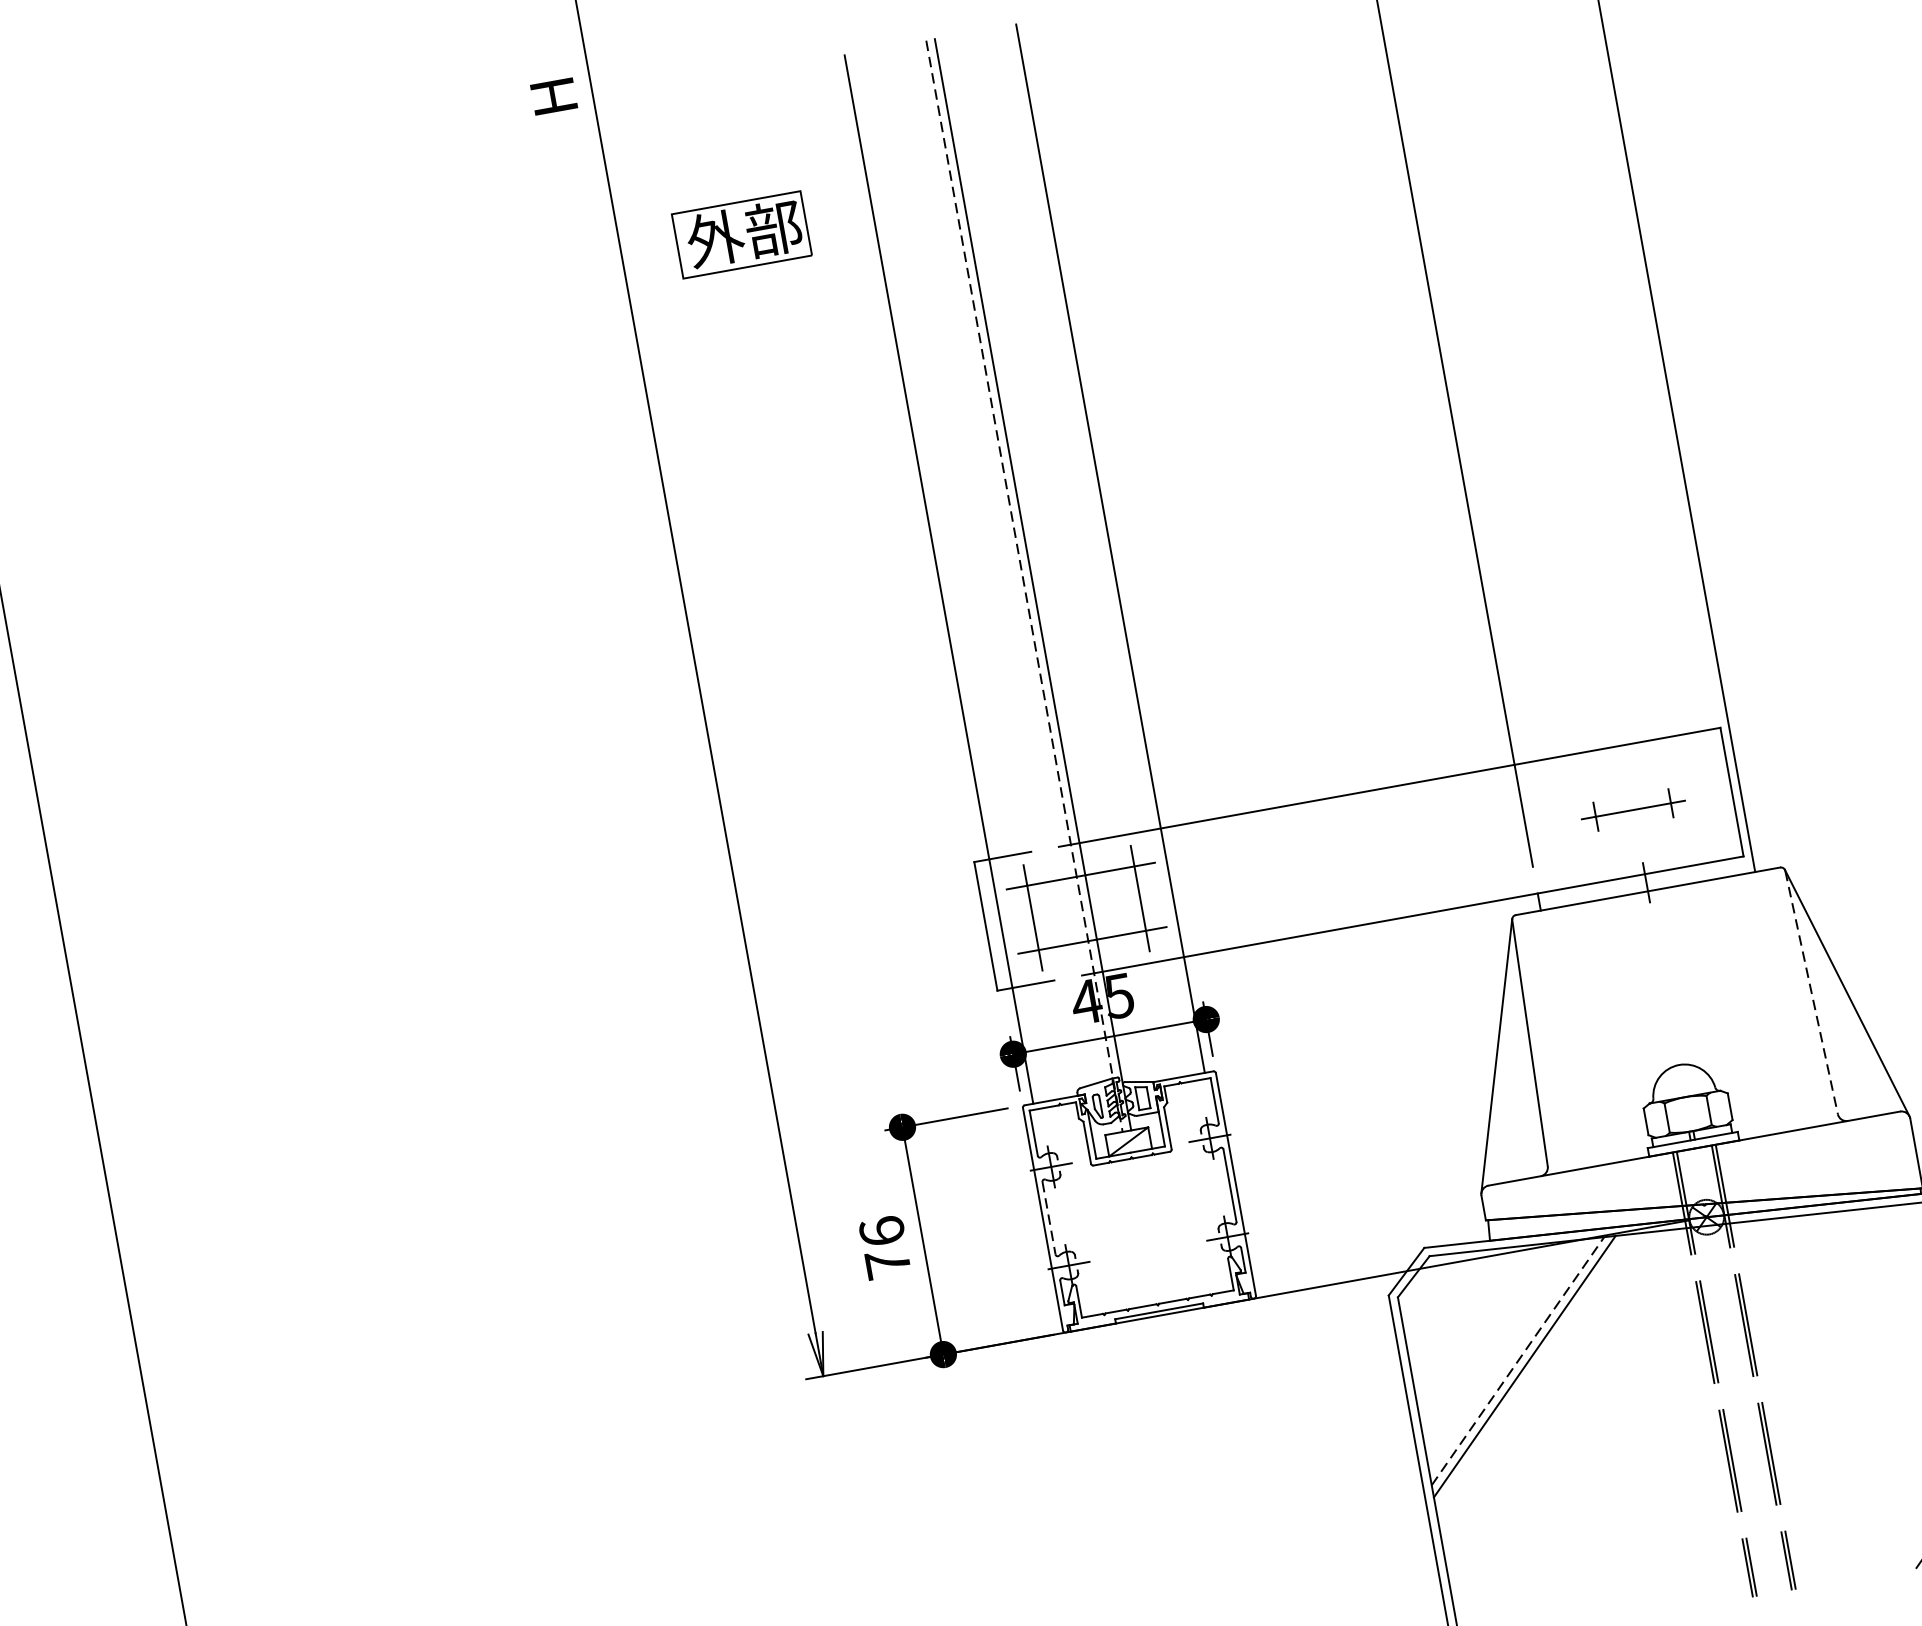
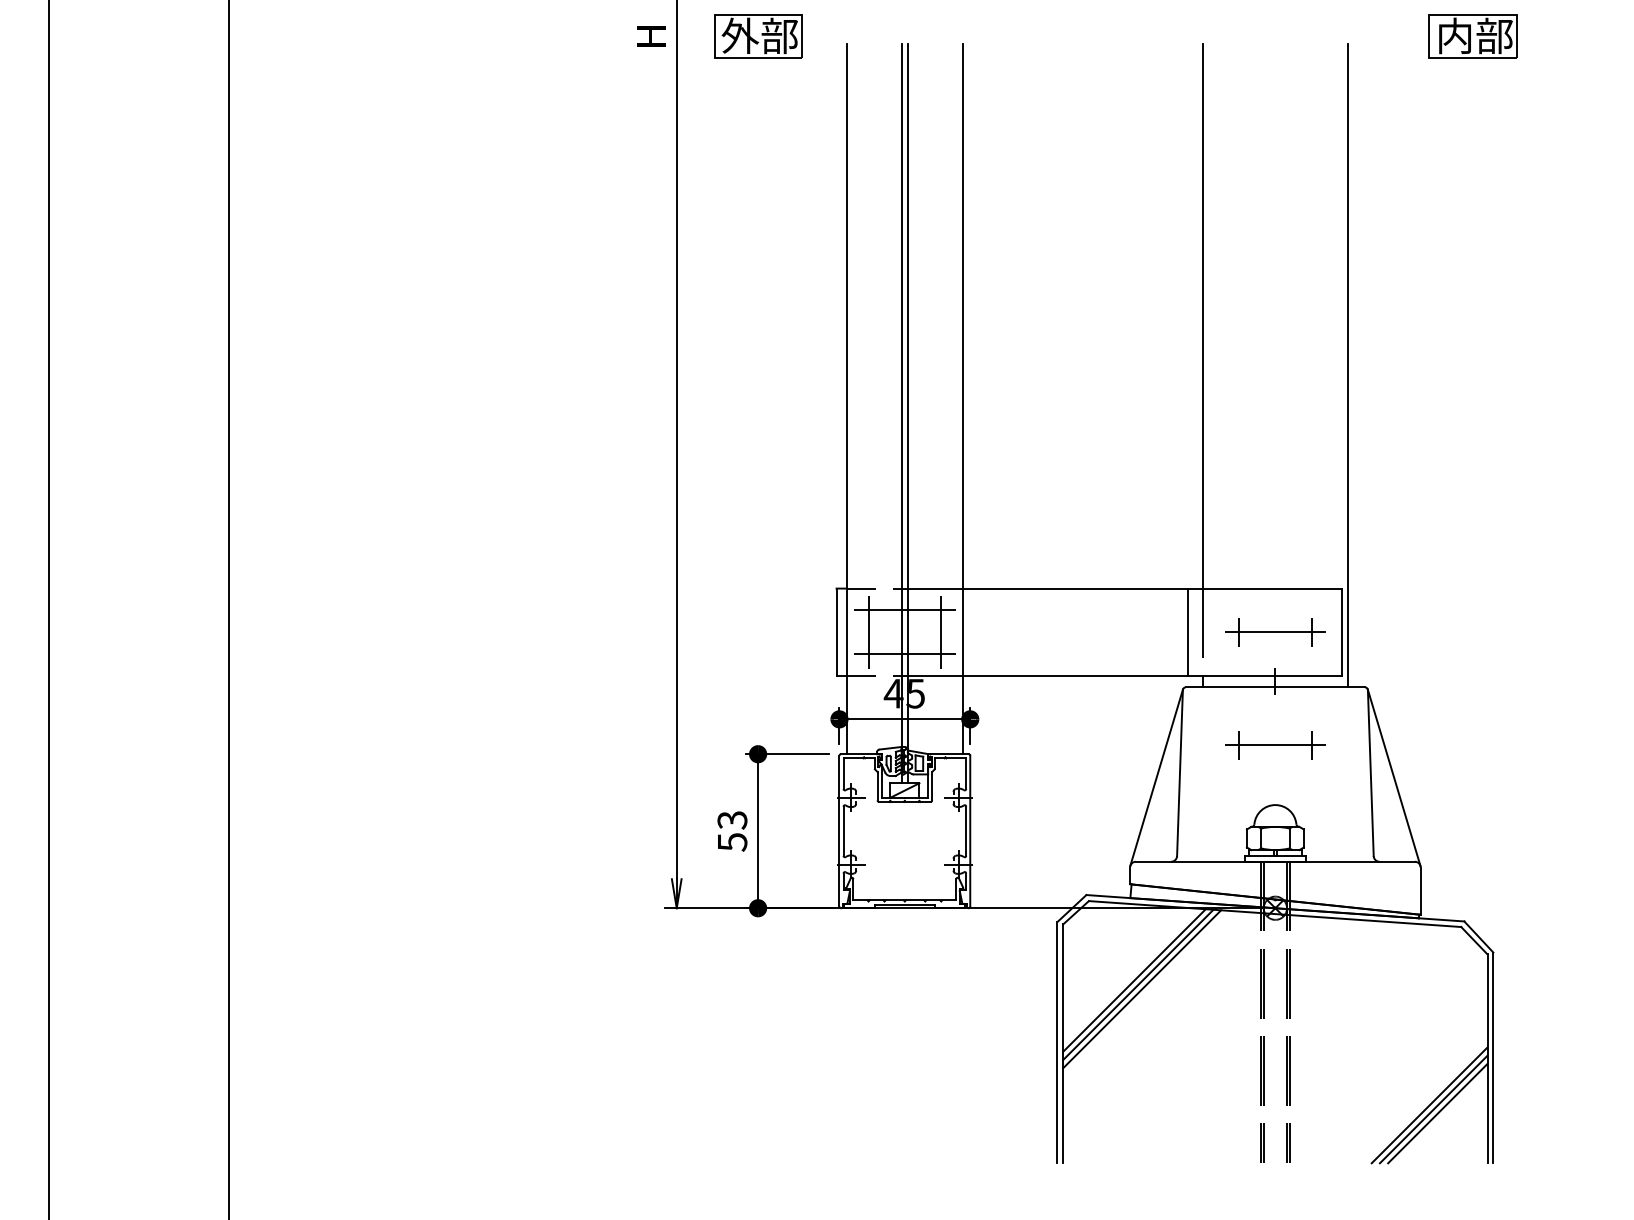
part: (742, 234) -> (758, 36), moved
line: (1025, 586) -> (902, 413), dashed -> solid
part: (1633, 810) -> (1275, 632), size x1.43
line: (1504, 831) -> (1188, 631), added
part: (1663, 977) -> (1275, 745), added
line: (1811, 993) -> (1370, 773), dashed -> solid
line: (1049, 1218) -> (843, 831), dashed -> solid
text: (885, 1248) -> (732, 831), 76 -> 53
line: (1517, 1361) -> (1134, 980), dashed -> solid
line: (1532, 1372) -> (1142, 989), added

